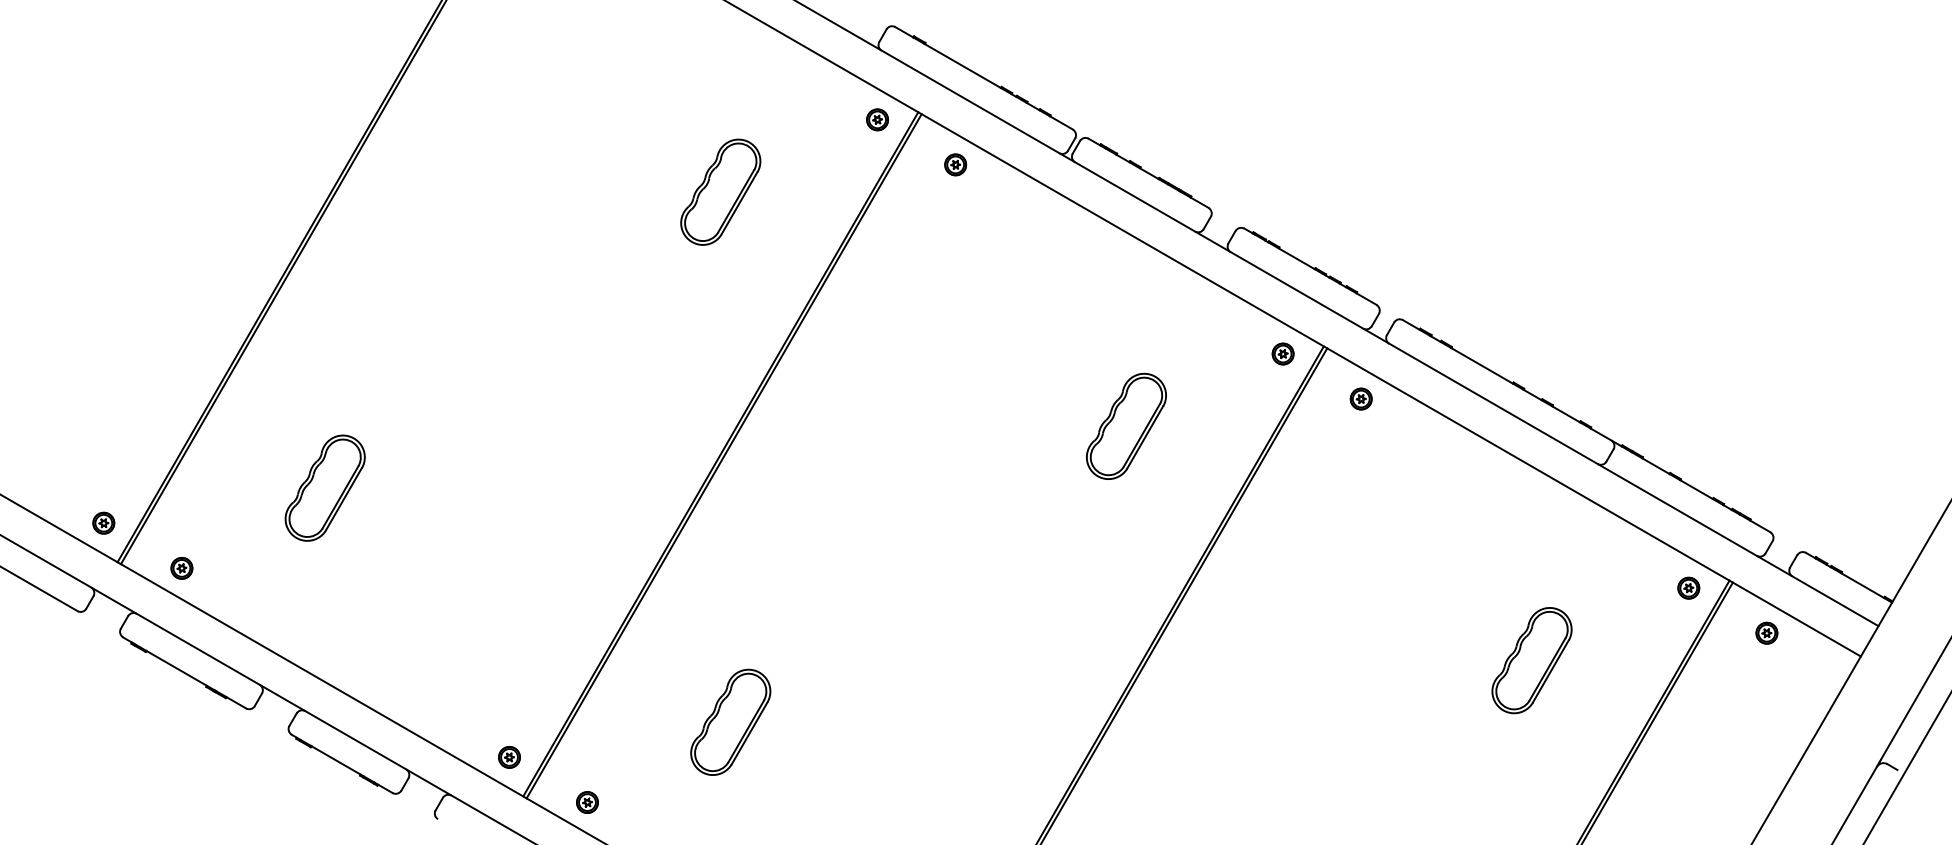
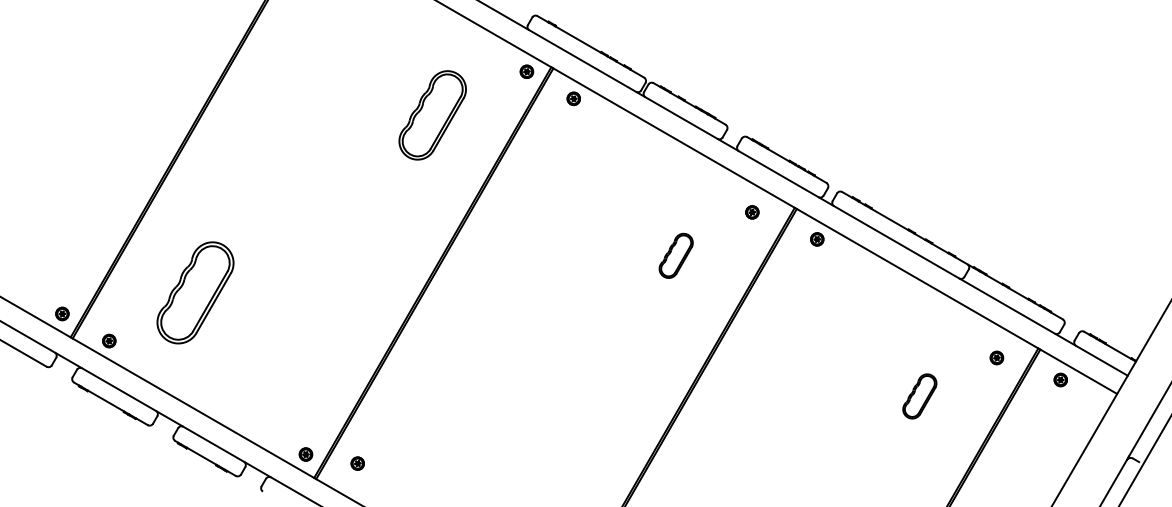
part: (720, 190) -> (432, 114), size x1.4
part: (1283, 354) -> (752, 212), moved
part: (1125, 425) -> (675, 255), size x0.7
part: (323, 487) -> (194, 292), size x1.6
part: (1688, 587) -> (996, 357), moved
part: (1531, 660) -> (919, 396), size x0.7
part: (730, 722) -> (438, 433), removed
part: (587, 802) -> (357, 463), moved

